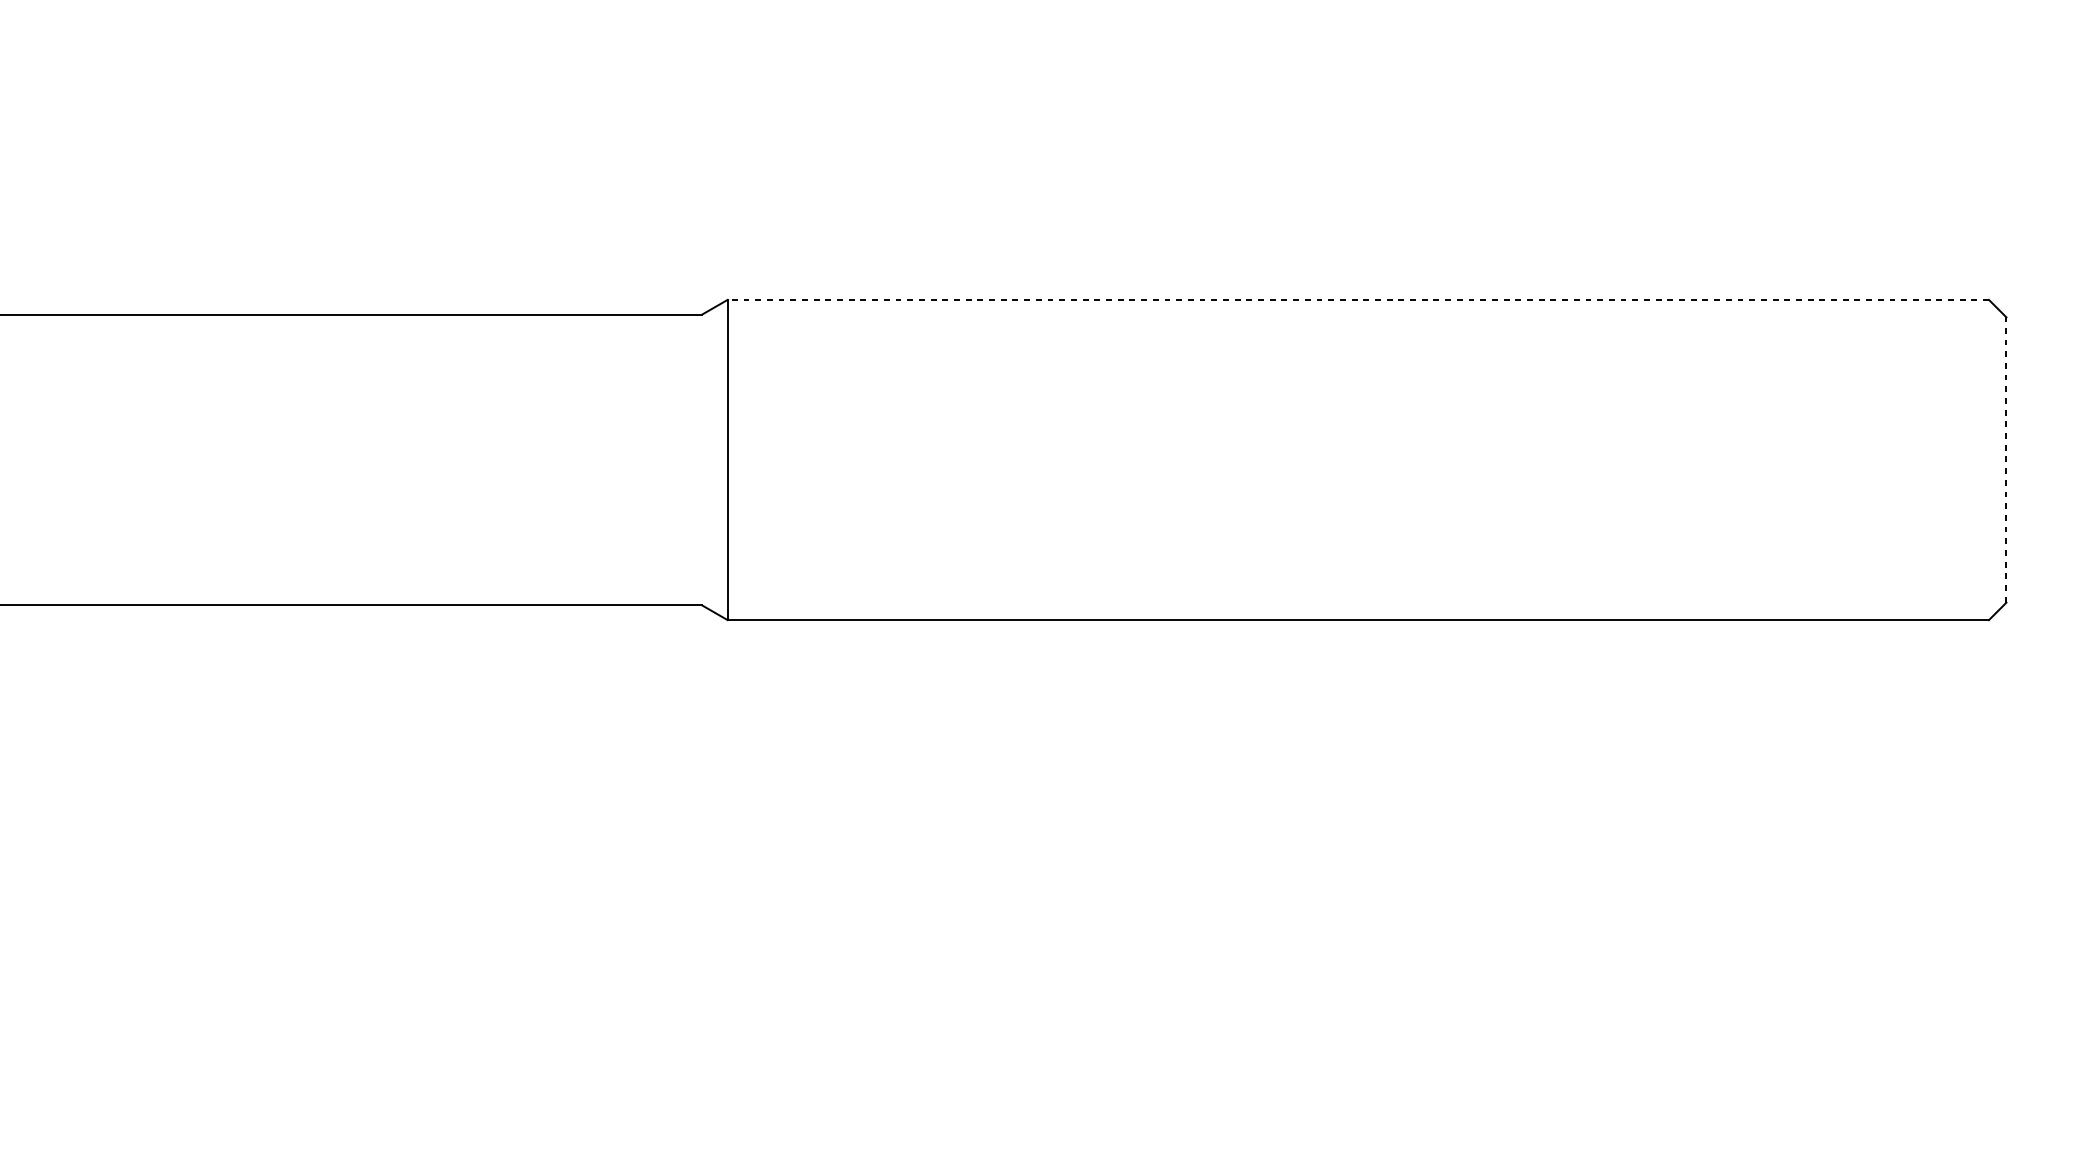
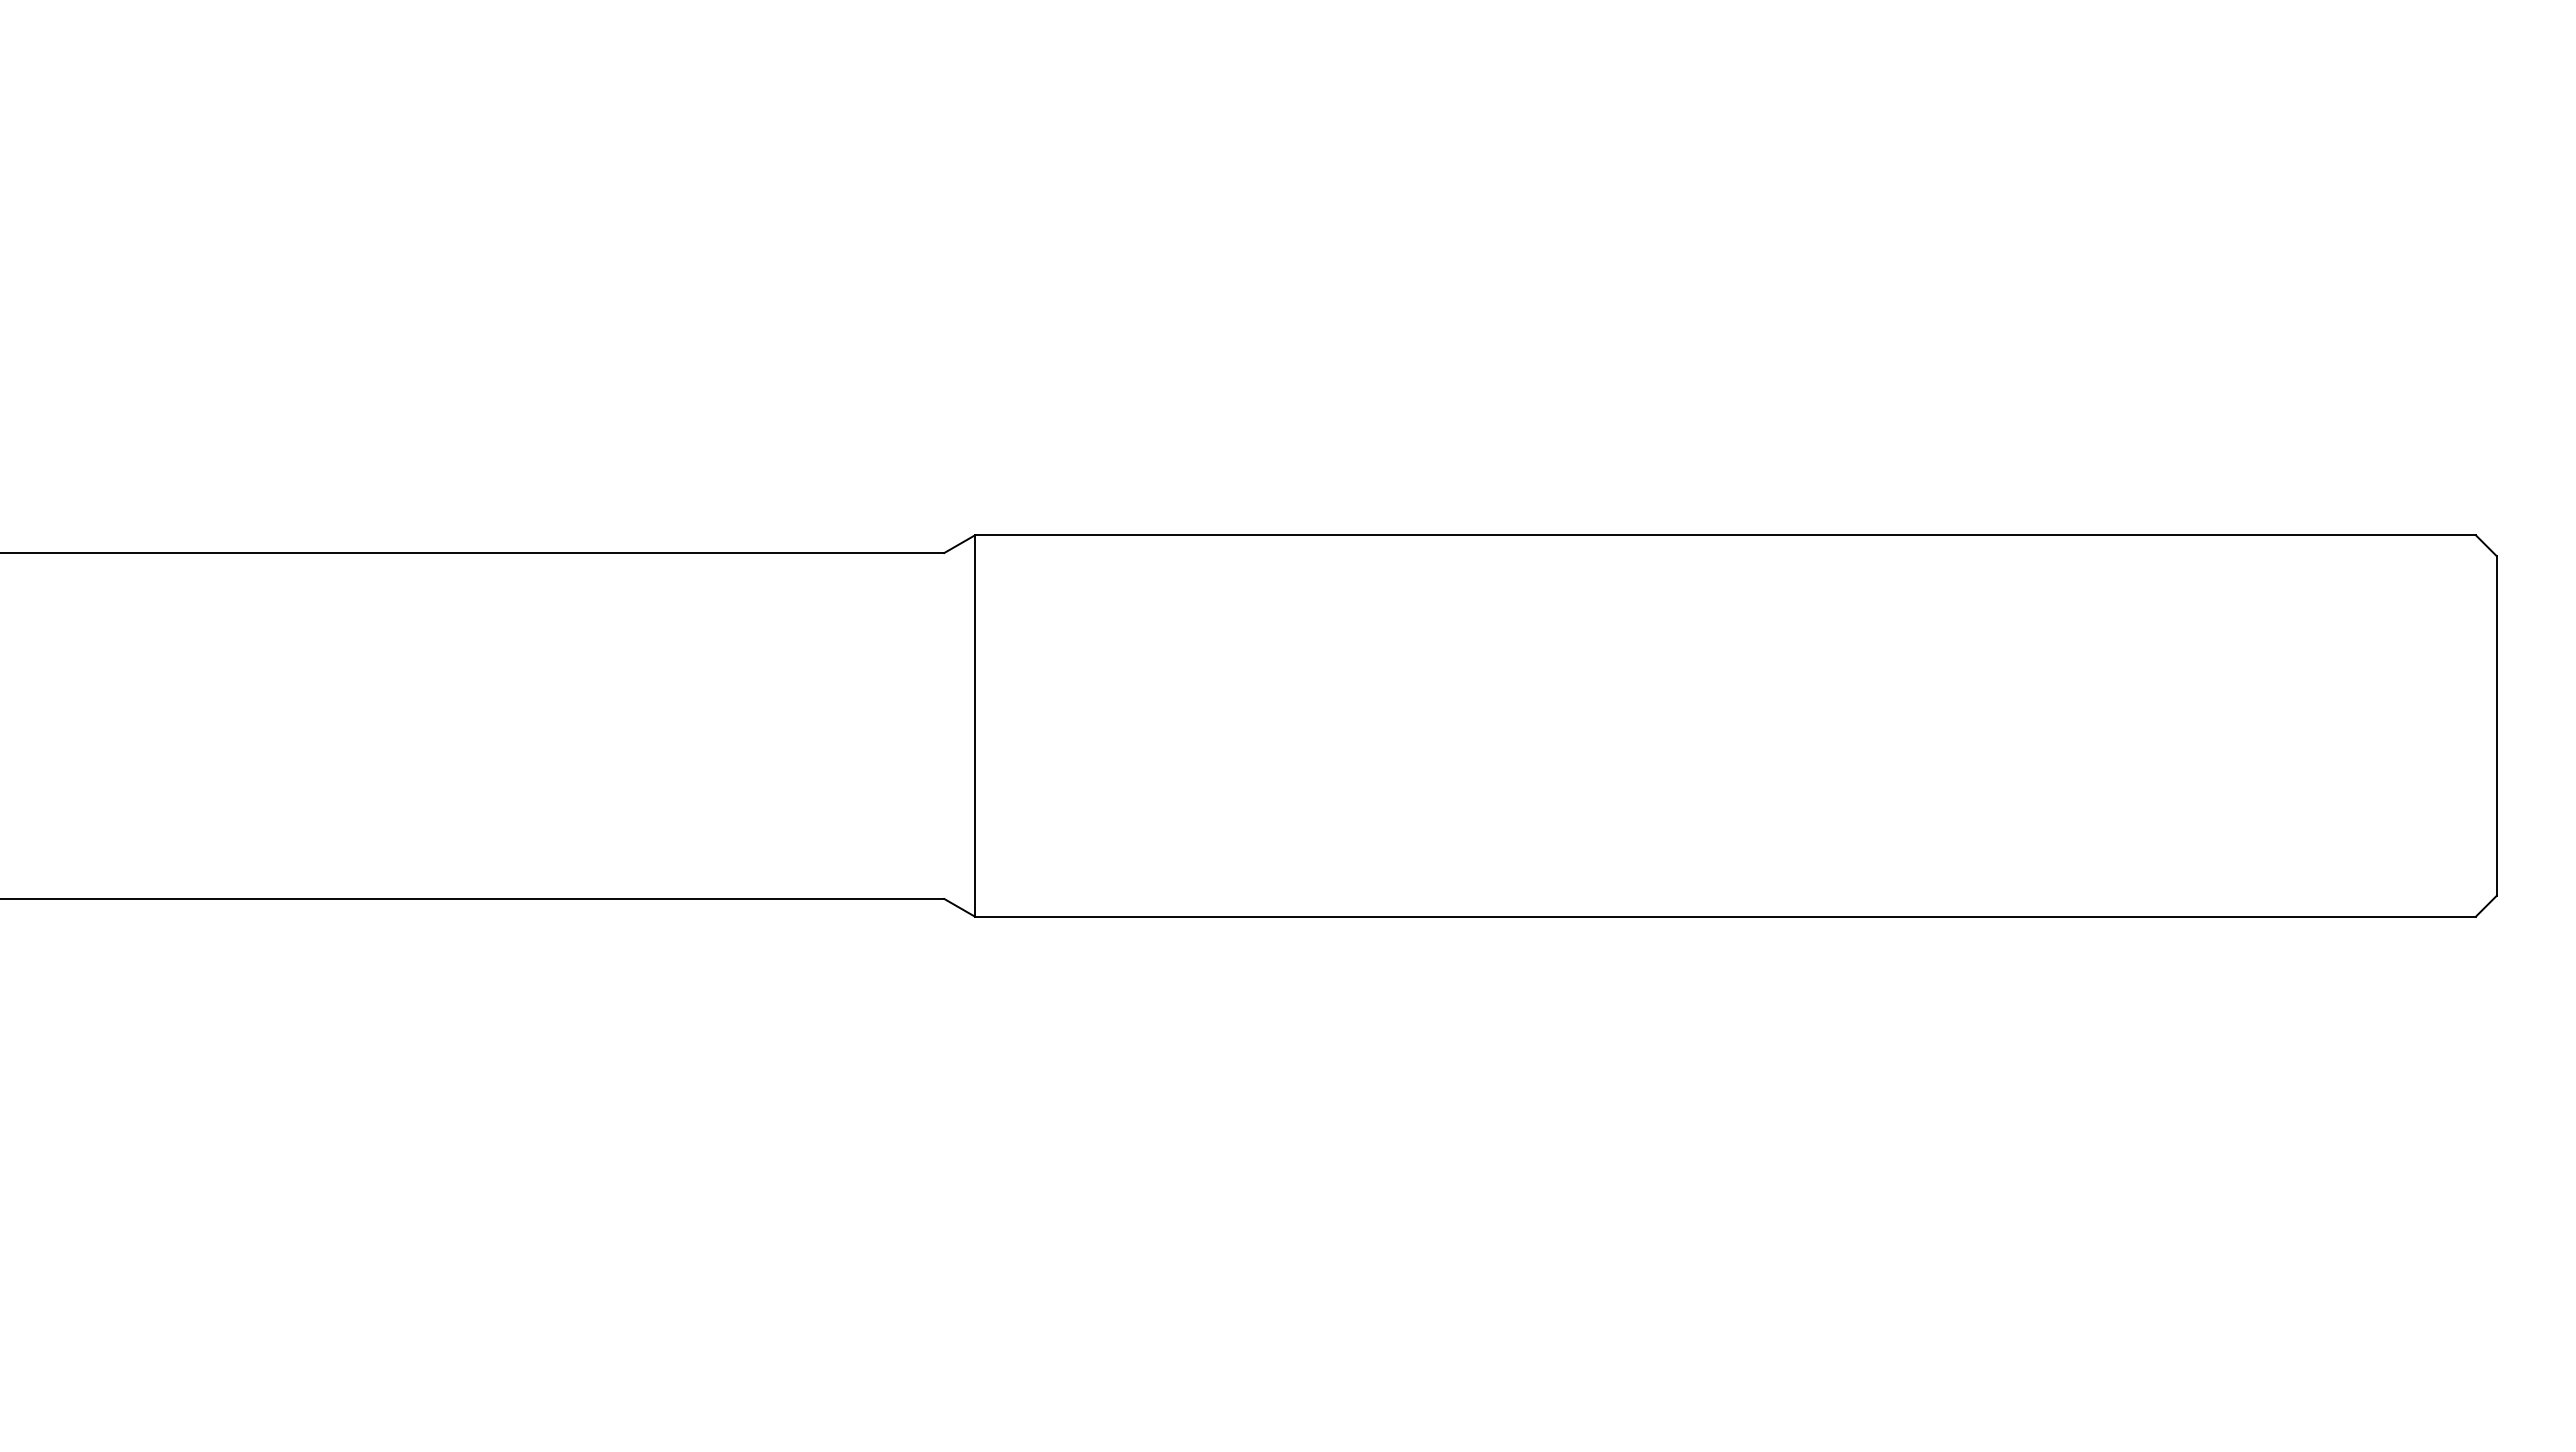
line: (1358, 299) -> (1725, 535), dashed -> solid
line: (2006, 460) -> (2496, 726), dashed -> solid

